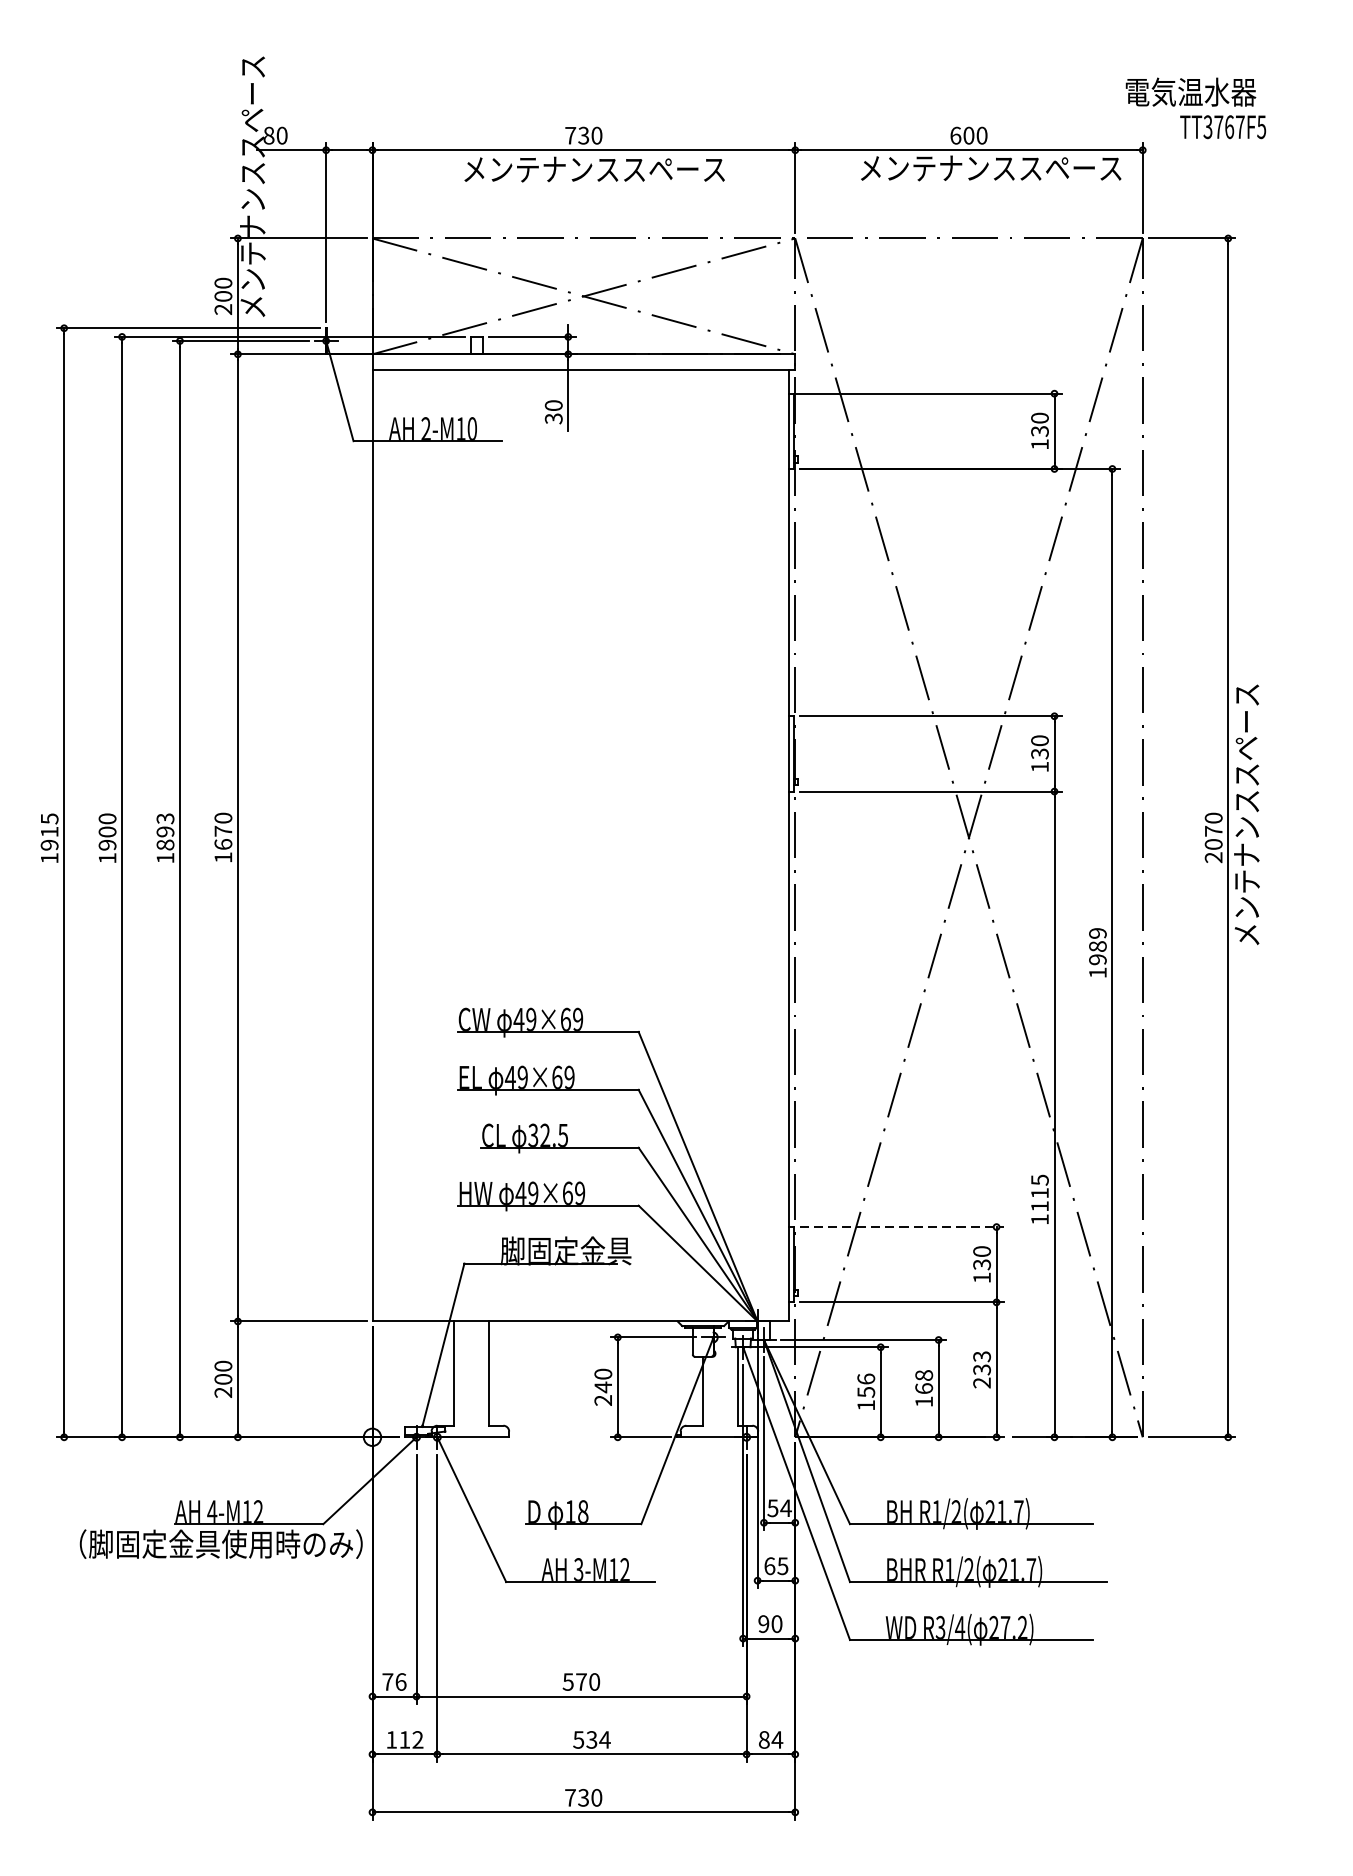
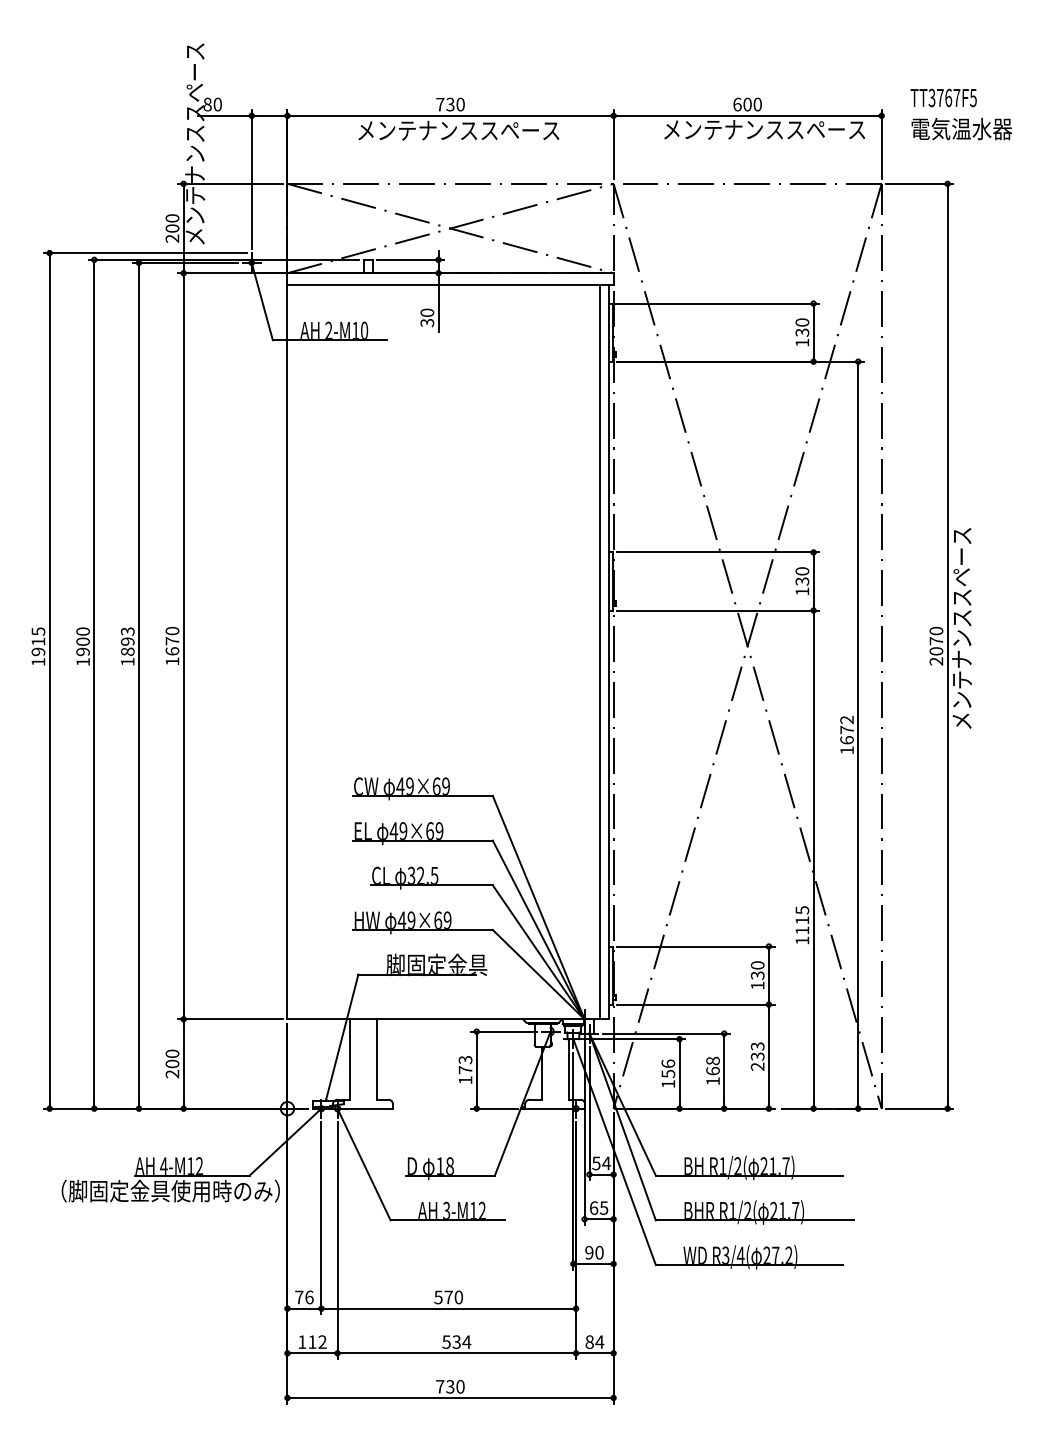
text: (1190, 91) -> (961, 128), moved
line: (778, 845) -> (600, 652), added
text: (1097, 945) -> (846, 729), 1989 -> 1672
line: (901, 1227) -> (695, 946), dashed -> solid
text: (603, 1386) -> (465, 1069), 240 -> 173

